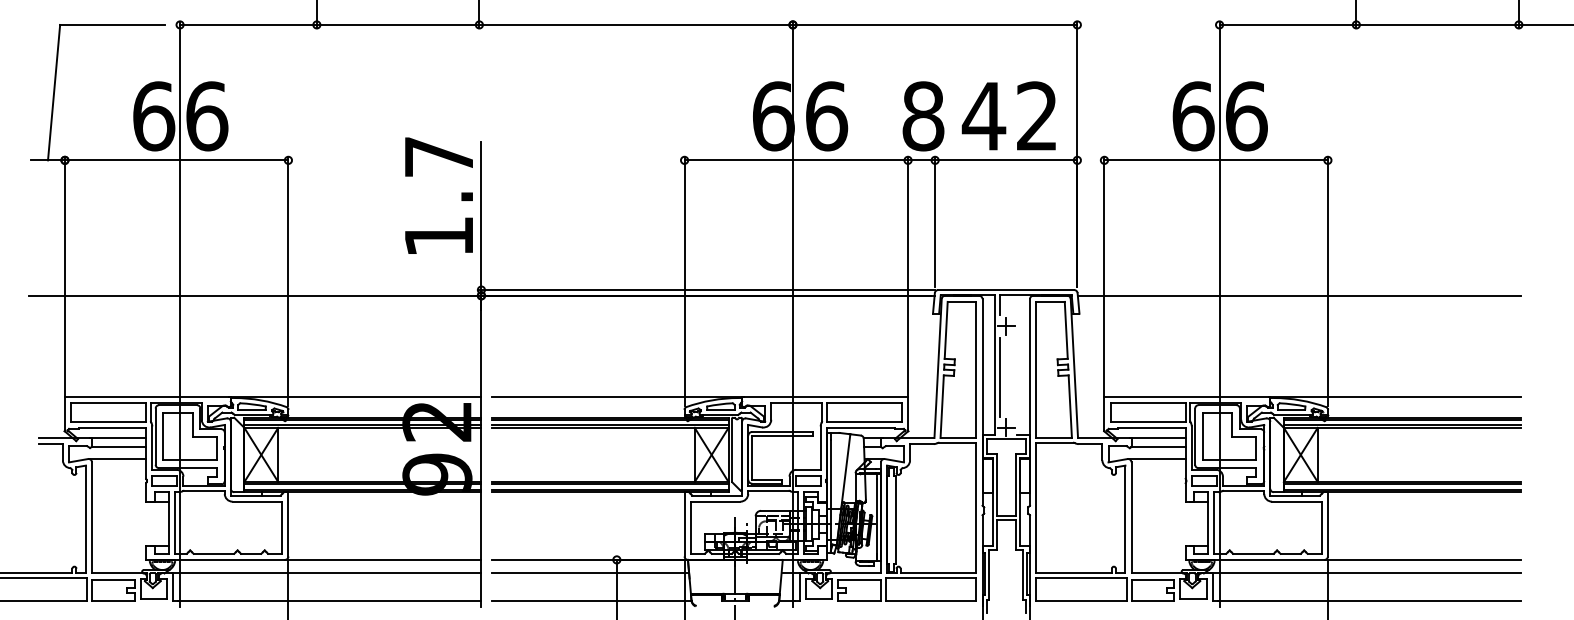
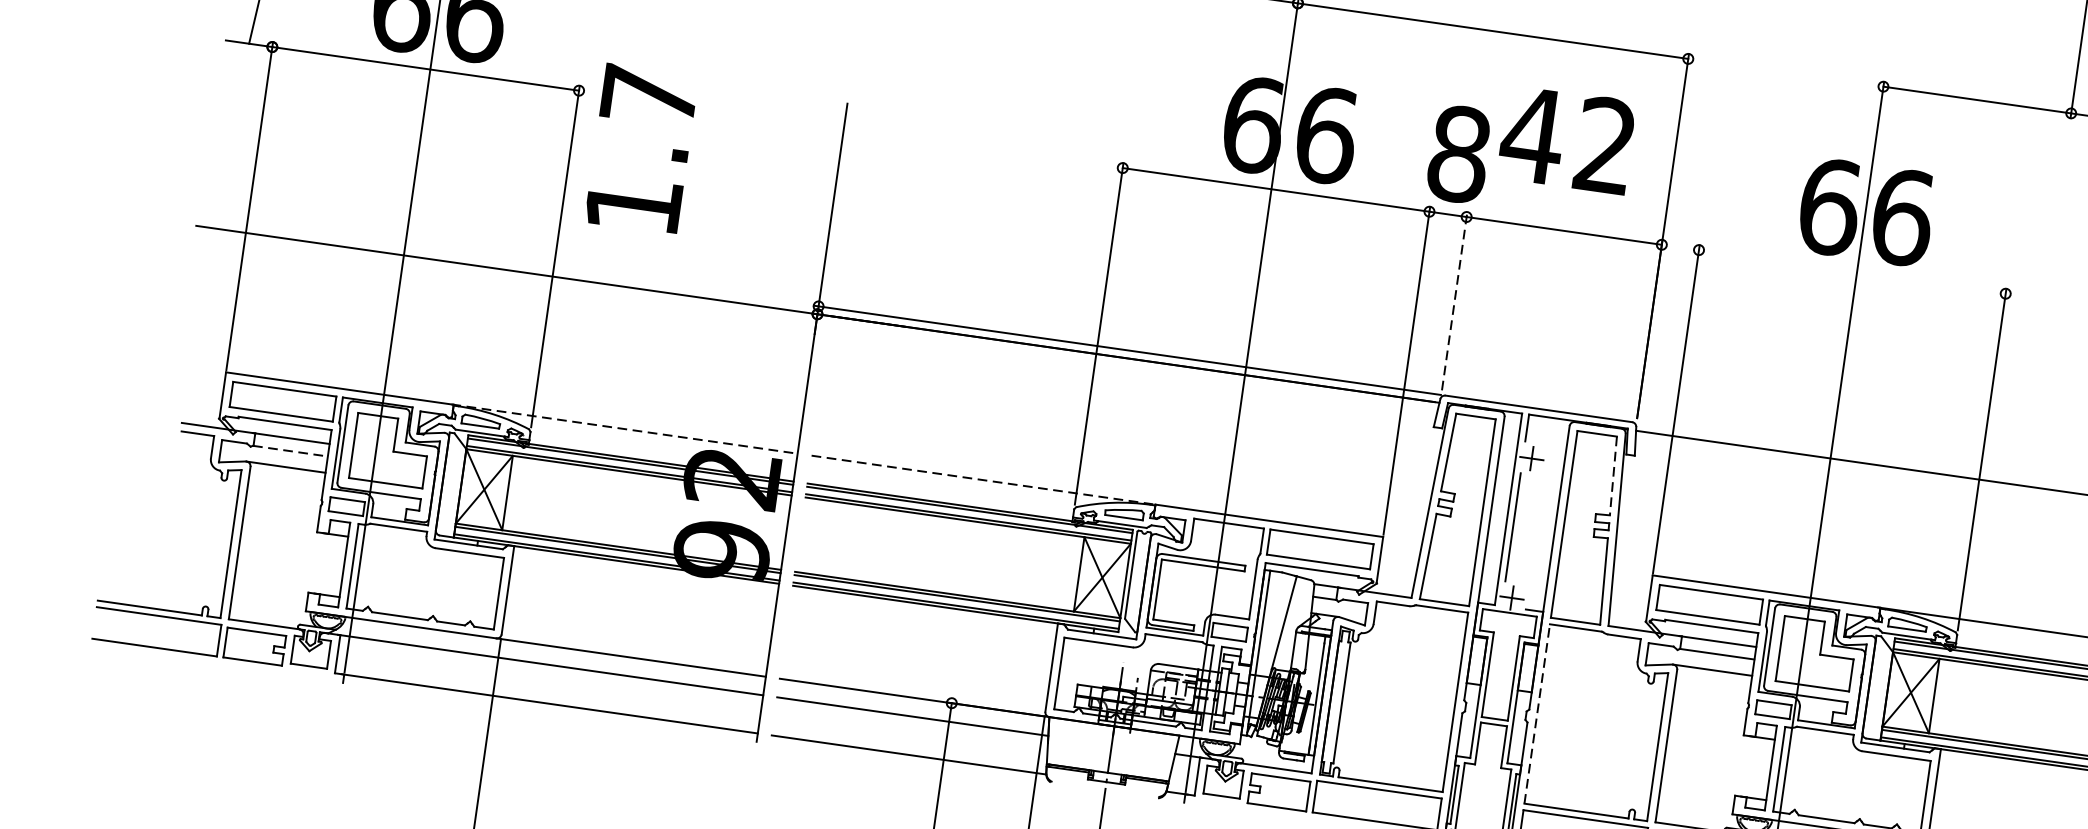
text: (1008, 115) -> (1566, 138), moved
line: (1215, 160) -> (1851, 271), removed
text: (438, 195) -> (640, 148), moved
line: (935, 221) -> (1455, 300), solid -> dashed
line: (1066, 330) -> (1613, 476), solid -> dashed
line: (355, 397) -> (624, 429), solid -> dashed
line: (618, 397) -> (985, 480), solid -> dashed
line: (119, 447) -> (291, 451), solid -> dashed
line: (1036, 507) -> (1537, 713), solid -> dashed

